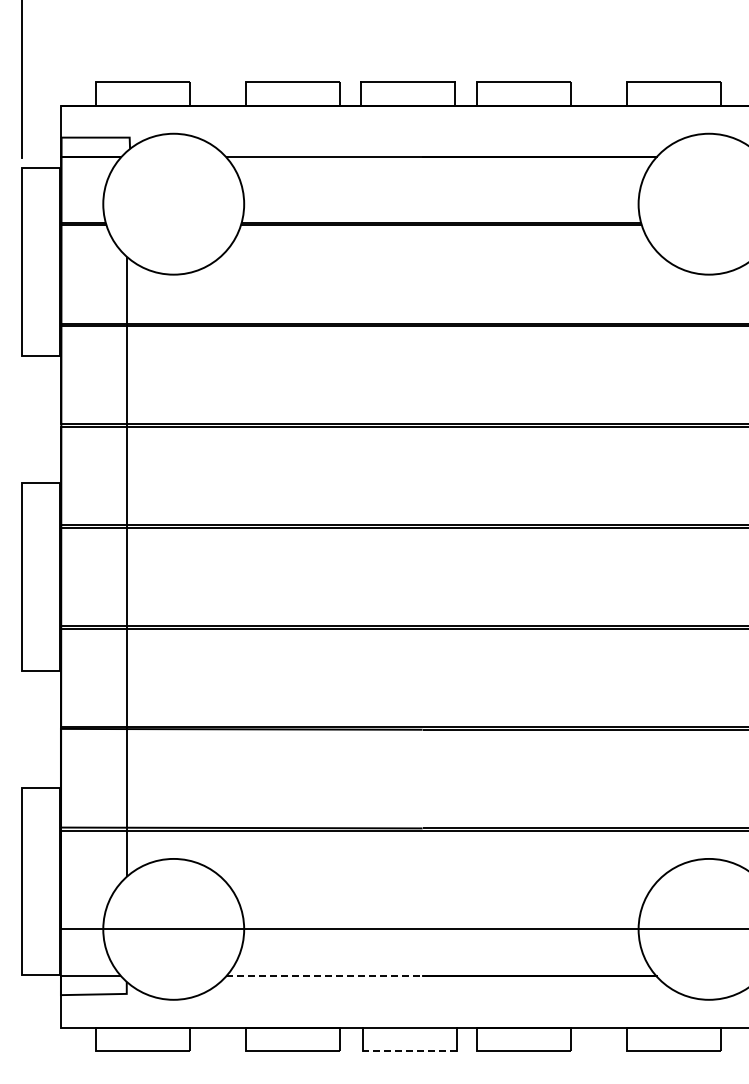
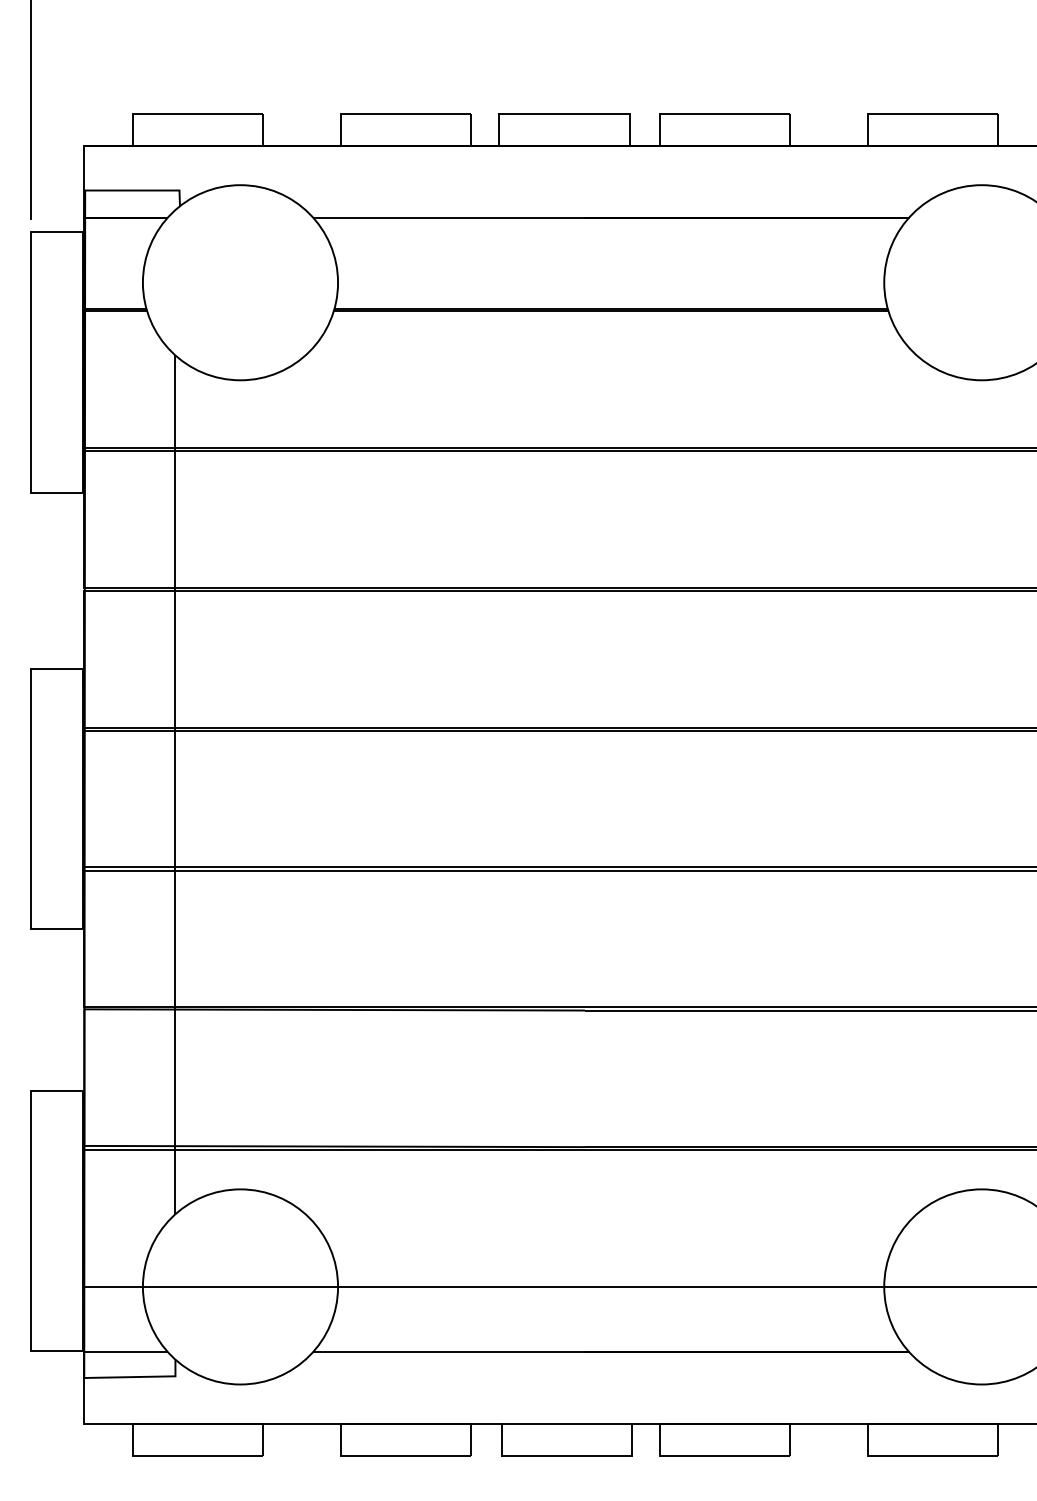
line: (324, 976) -> (449, 1352), dashed -> solid
line: (409, 1051) -> (566, 1456), dashed -> solid

